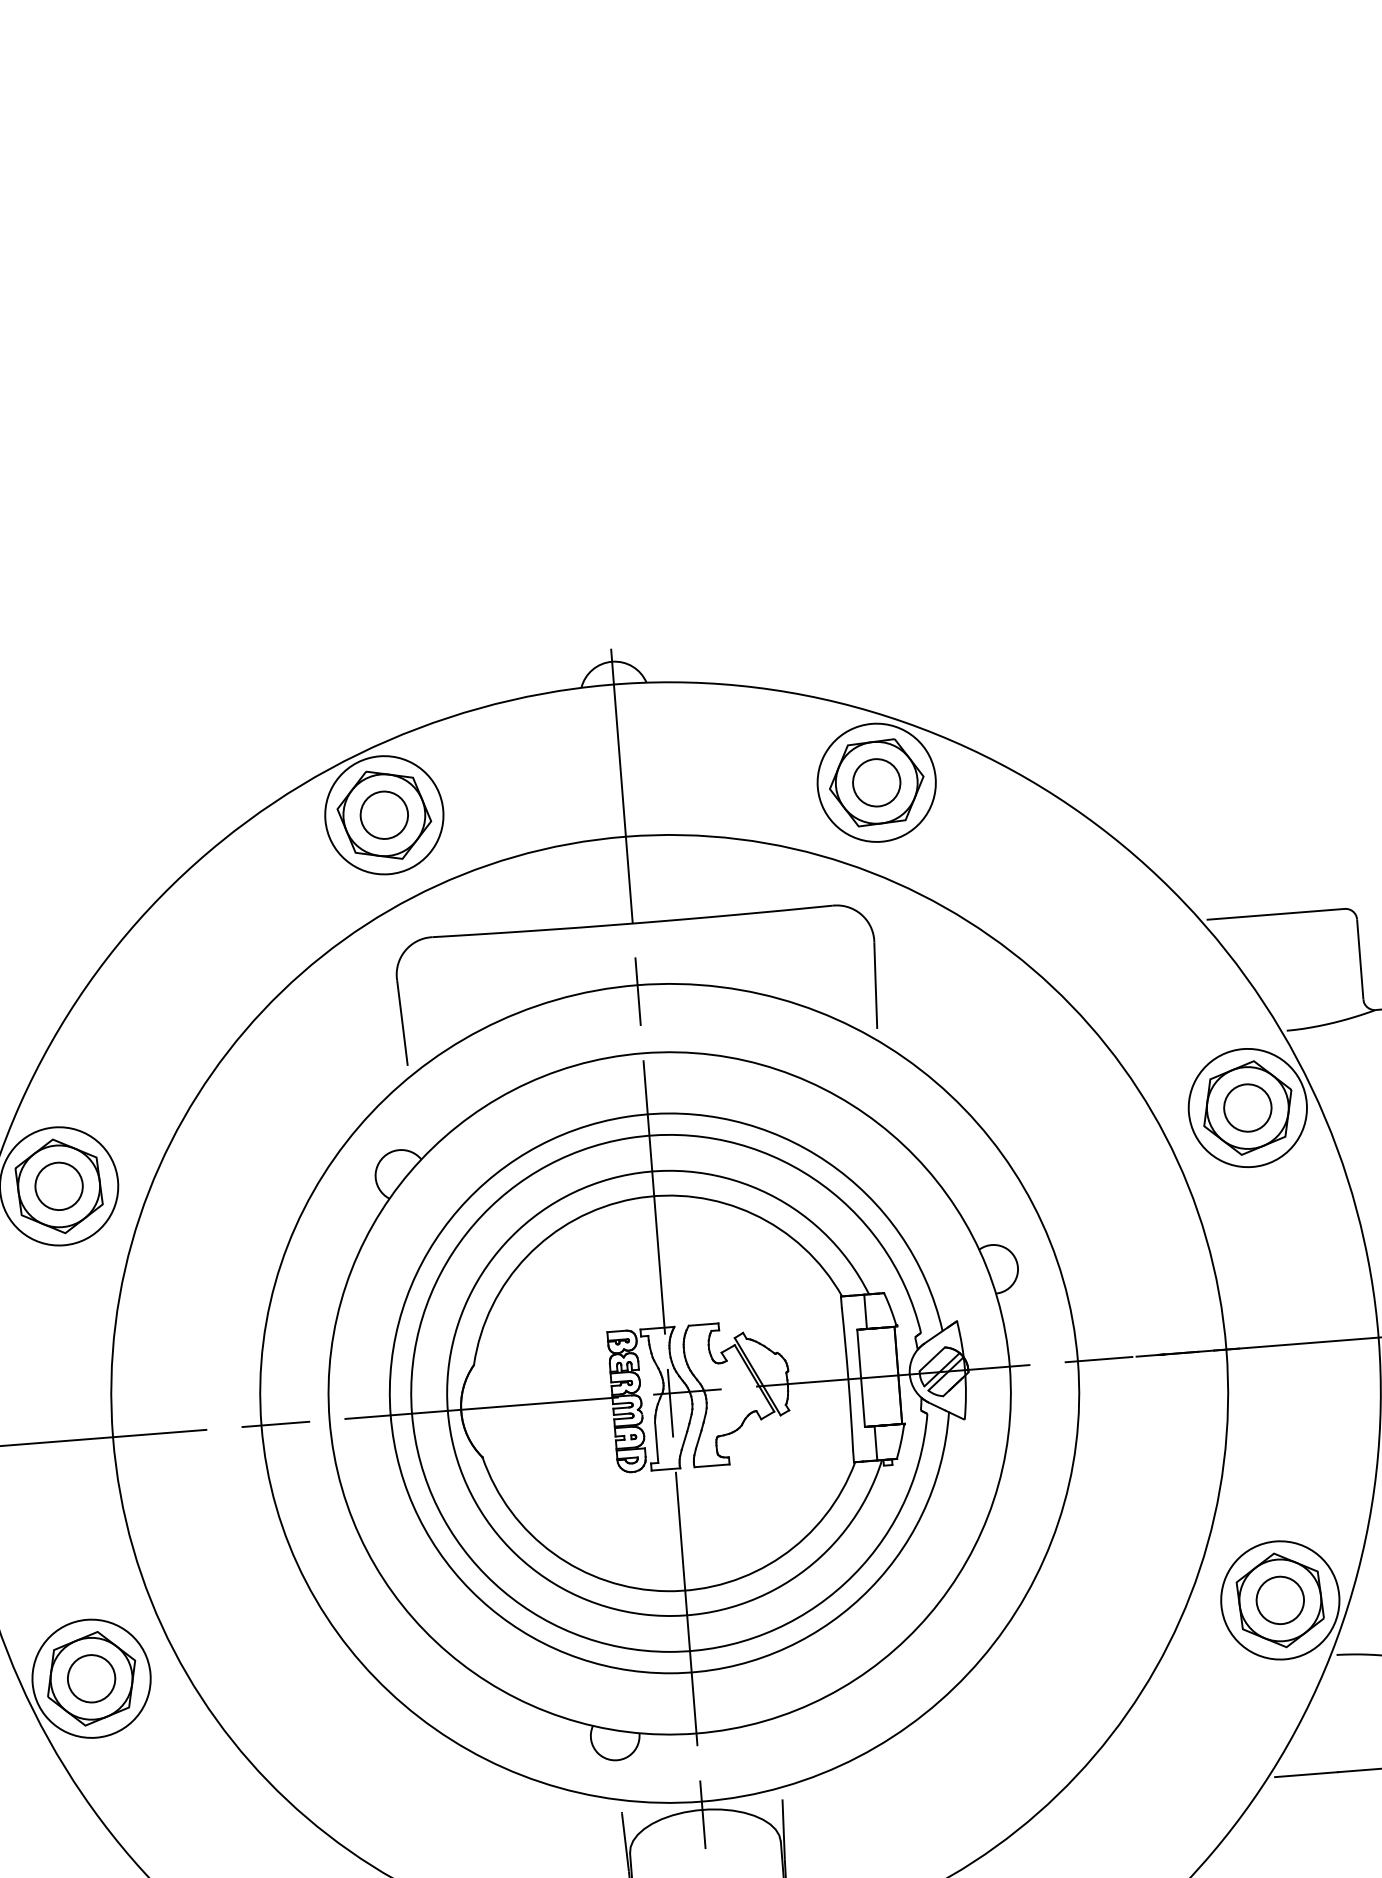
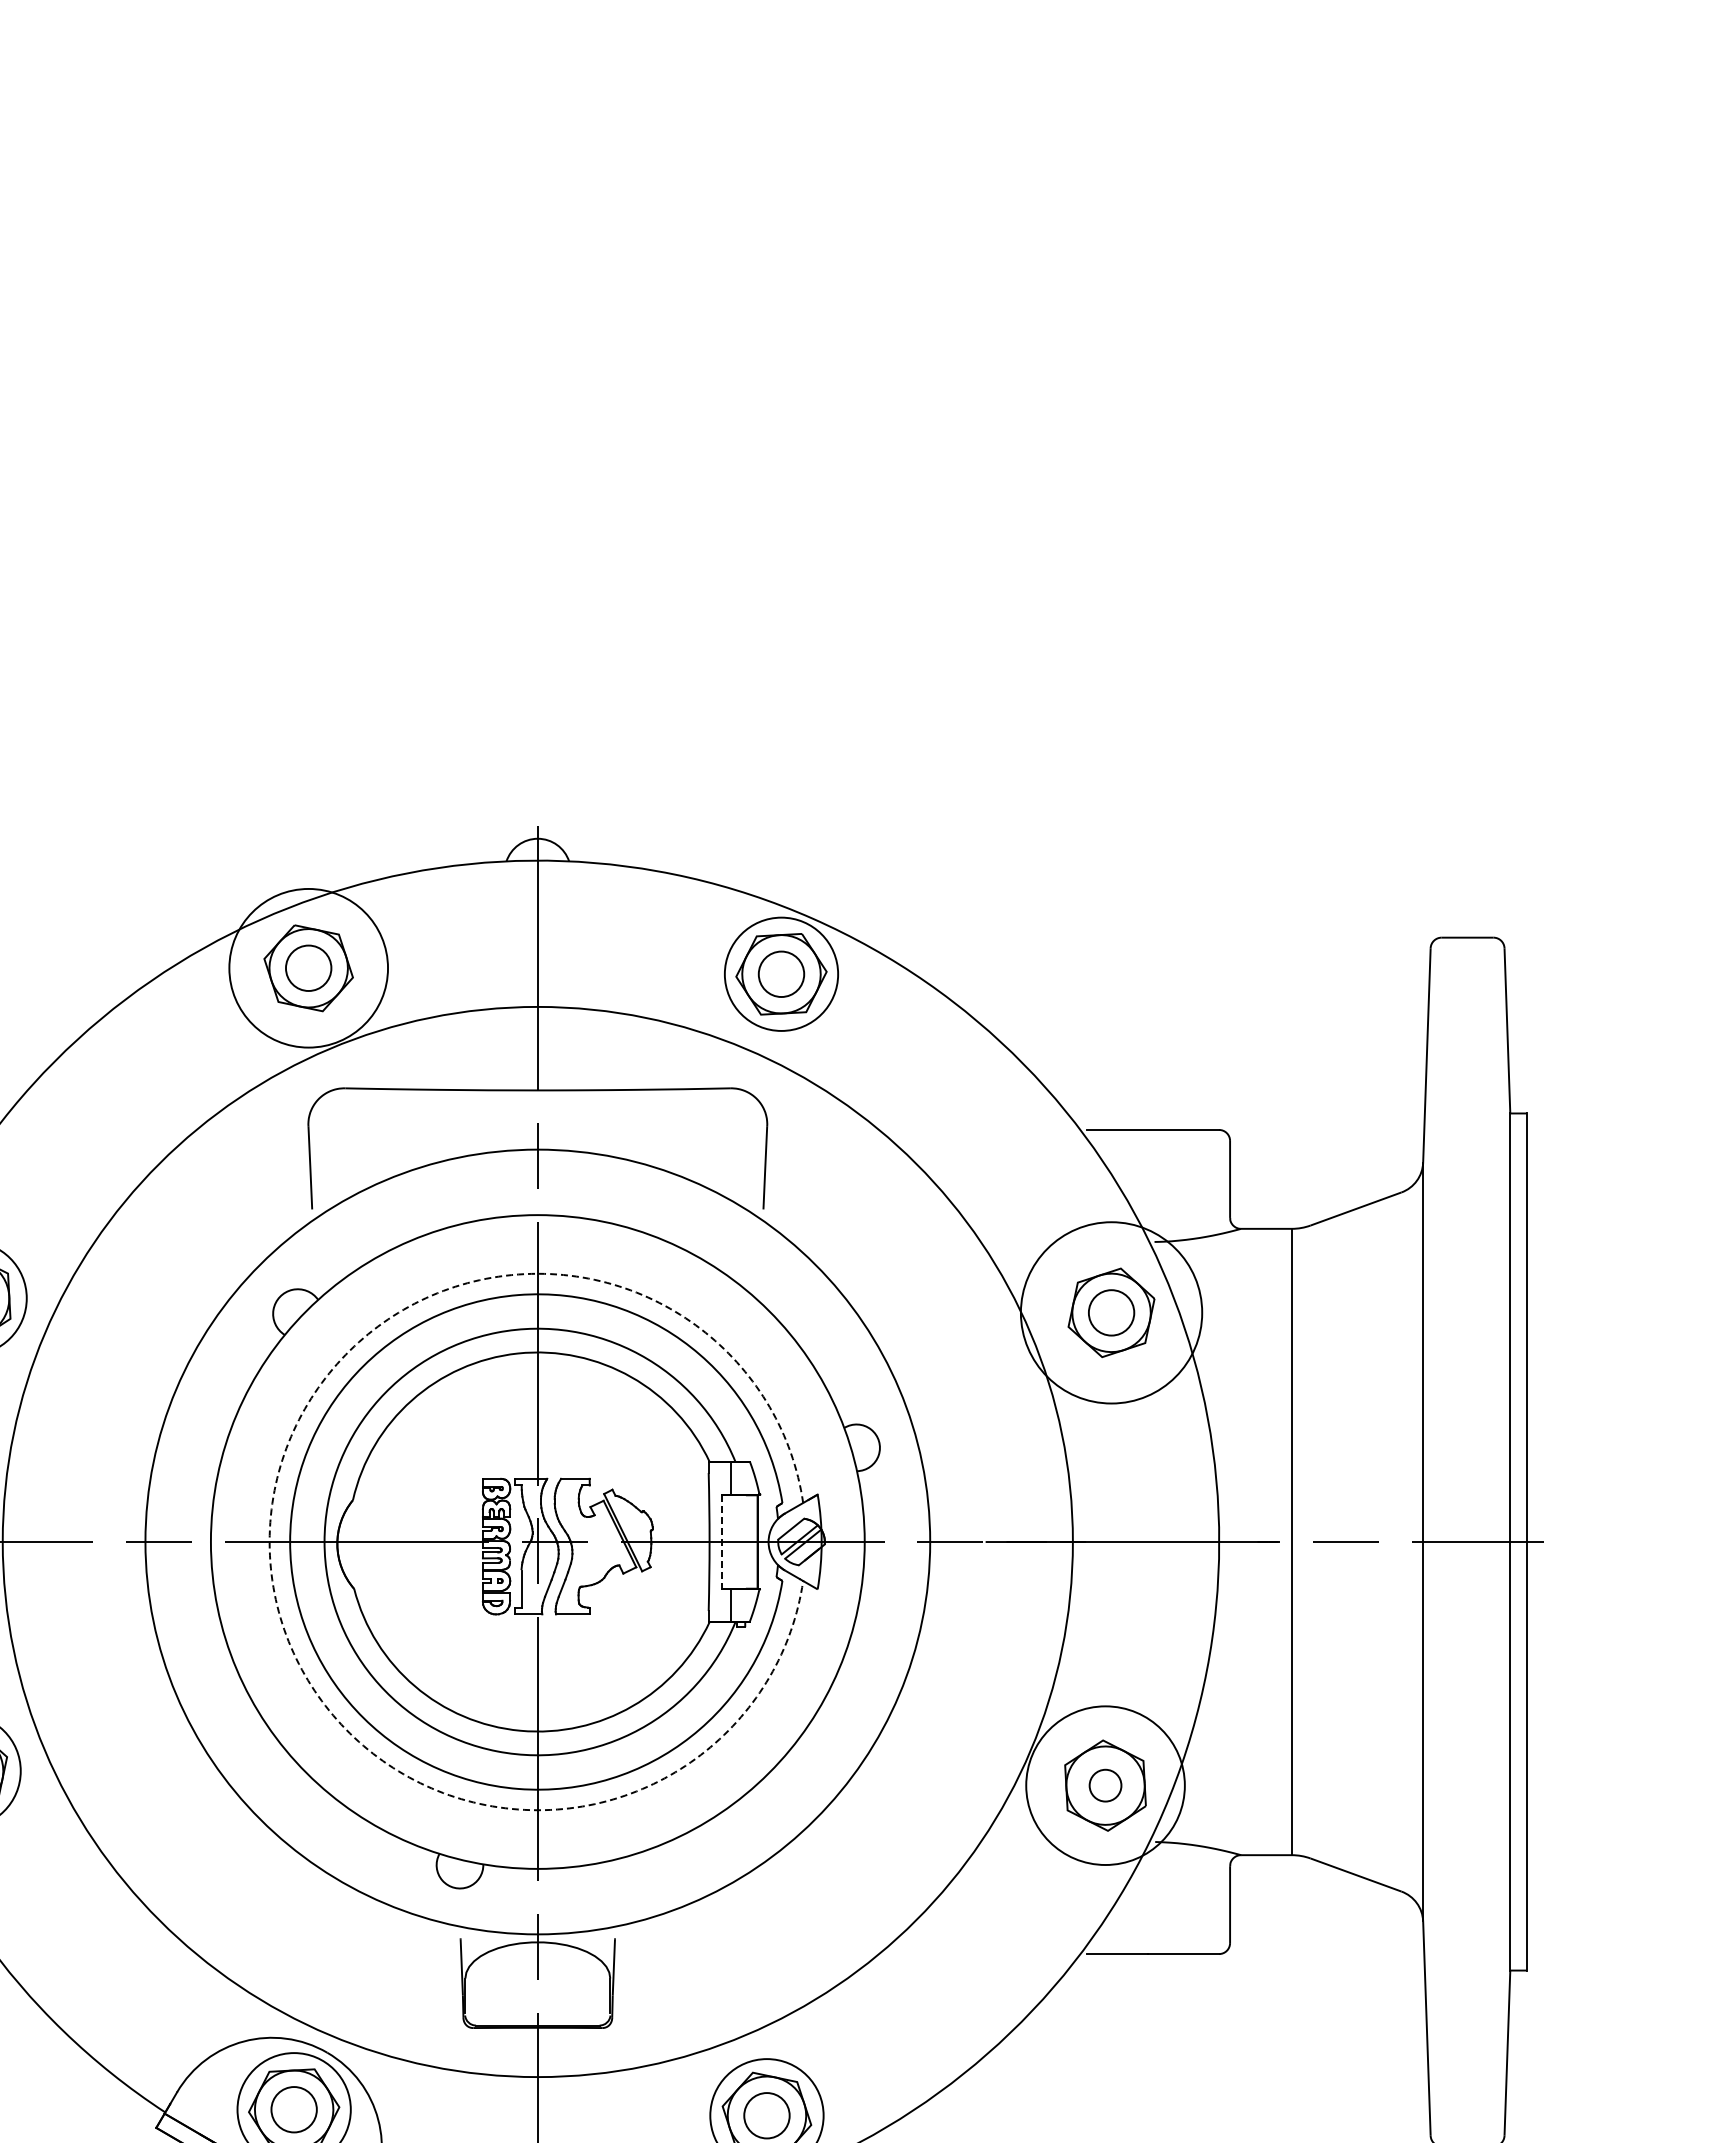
circle: (384, 814) -> (308, 967), size x1.4
circle: (1247, 1107) -> (1111, 1312), size x1.6
line: (860, 1378) -> (721, 1542), solid -> dashed
arc: (390, 1415) -> (269, 1542), solid -> dashed
circle: (1280, 1600) -> (1105, 1785), size x0.7
circle: (1280, 1600) -> (1105, 1785), size x1.4

